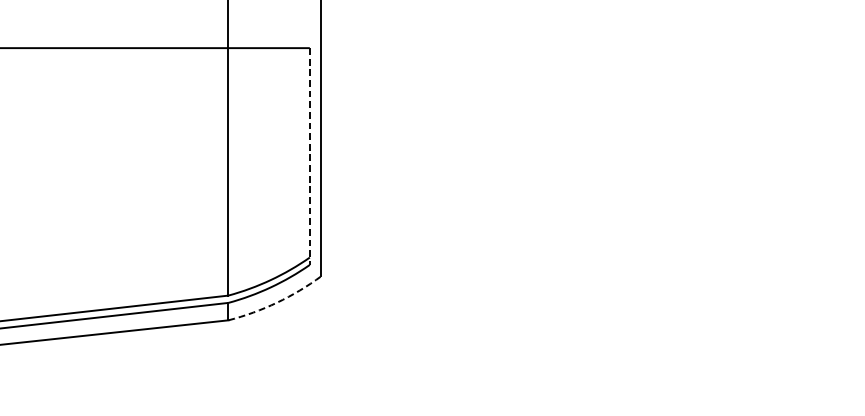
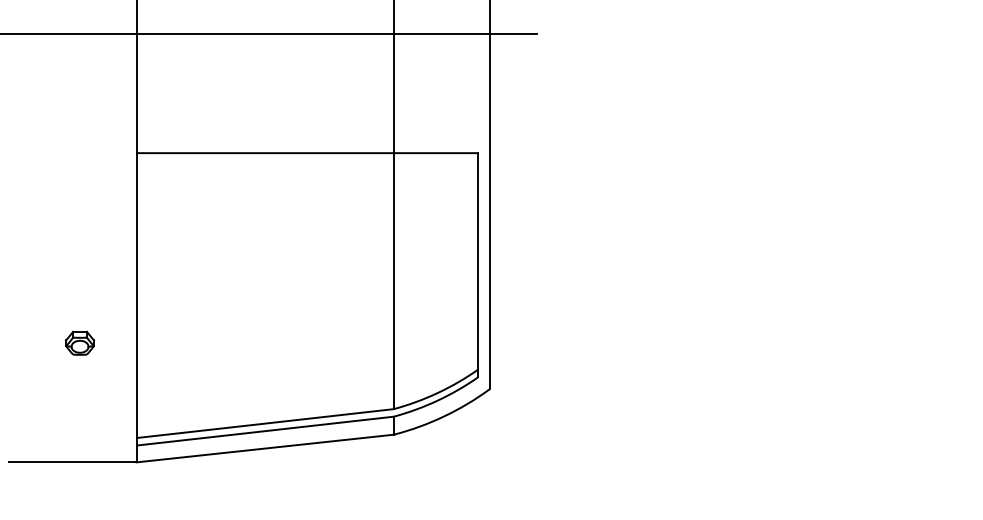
line: (310, 156) -> (478, 265), dashed -> solid
arc: (277, 302) -> (444, 416), dashed -> solid

